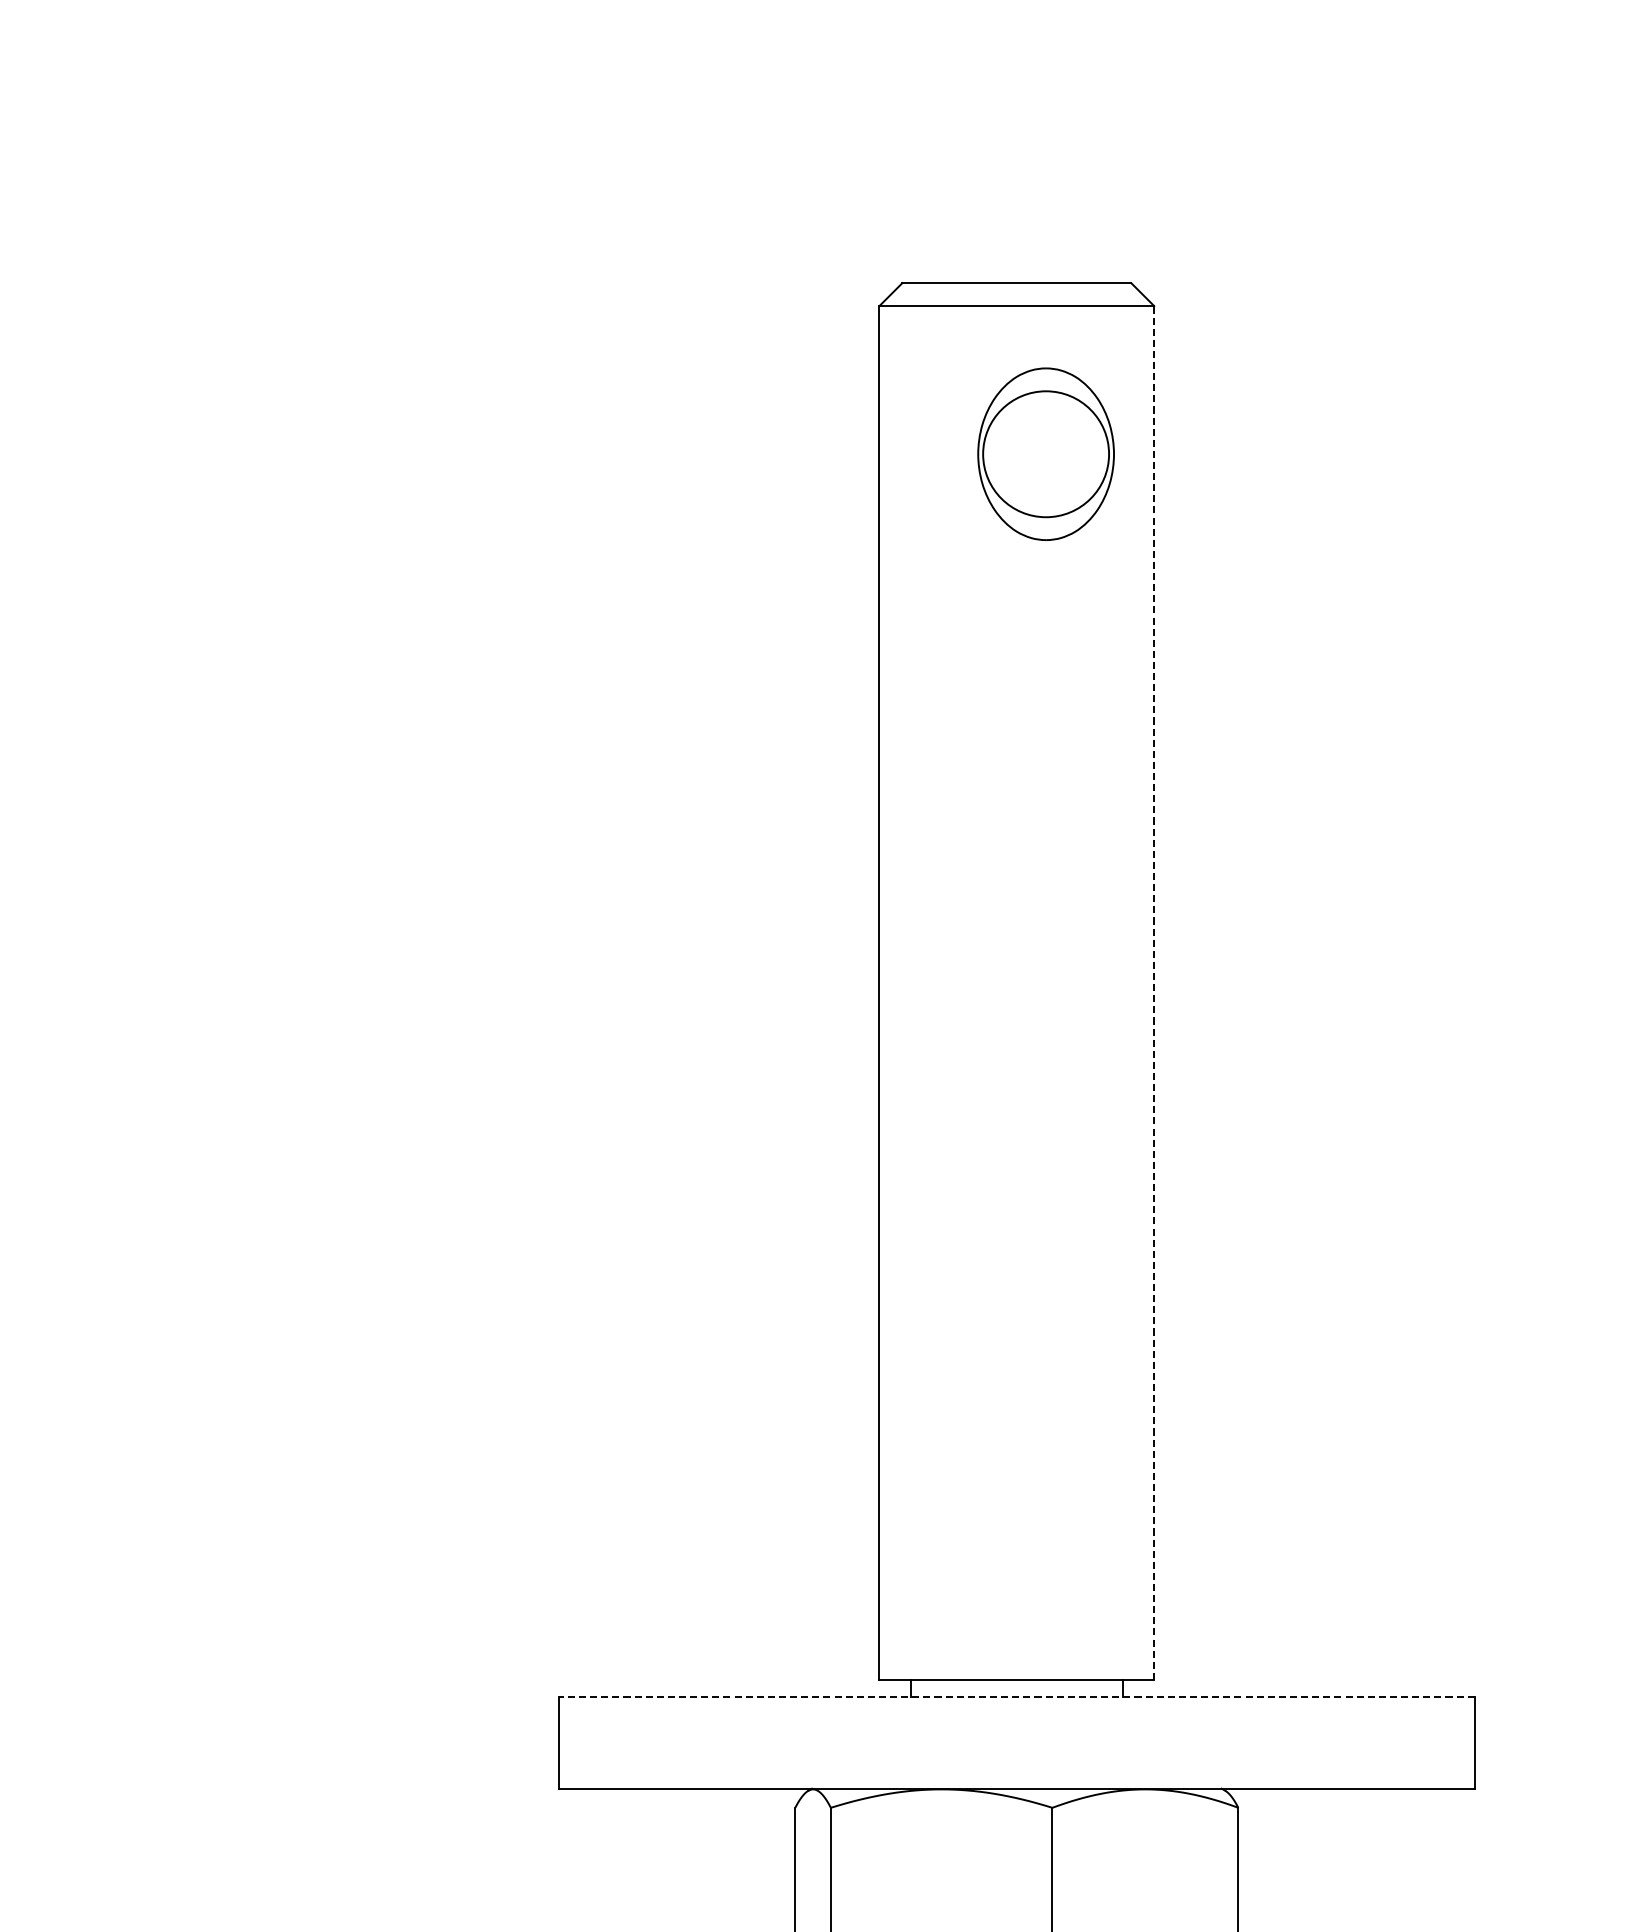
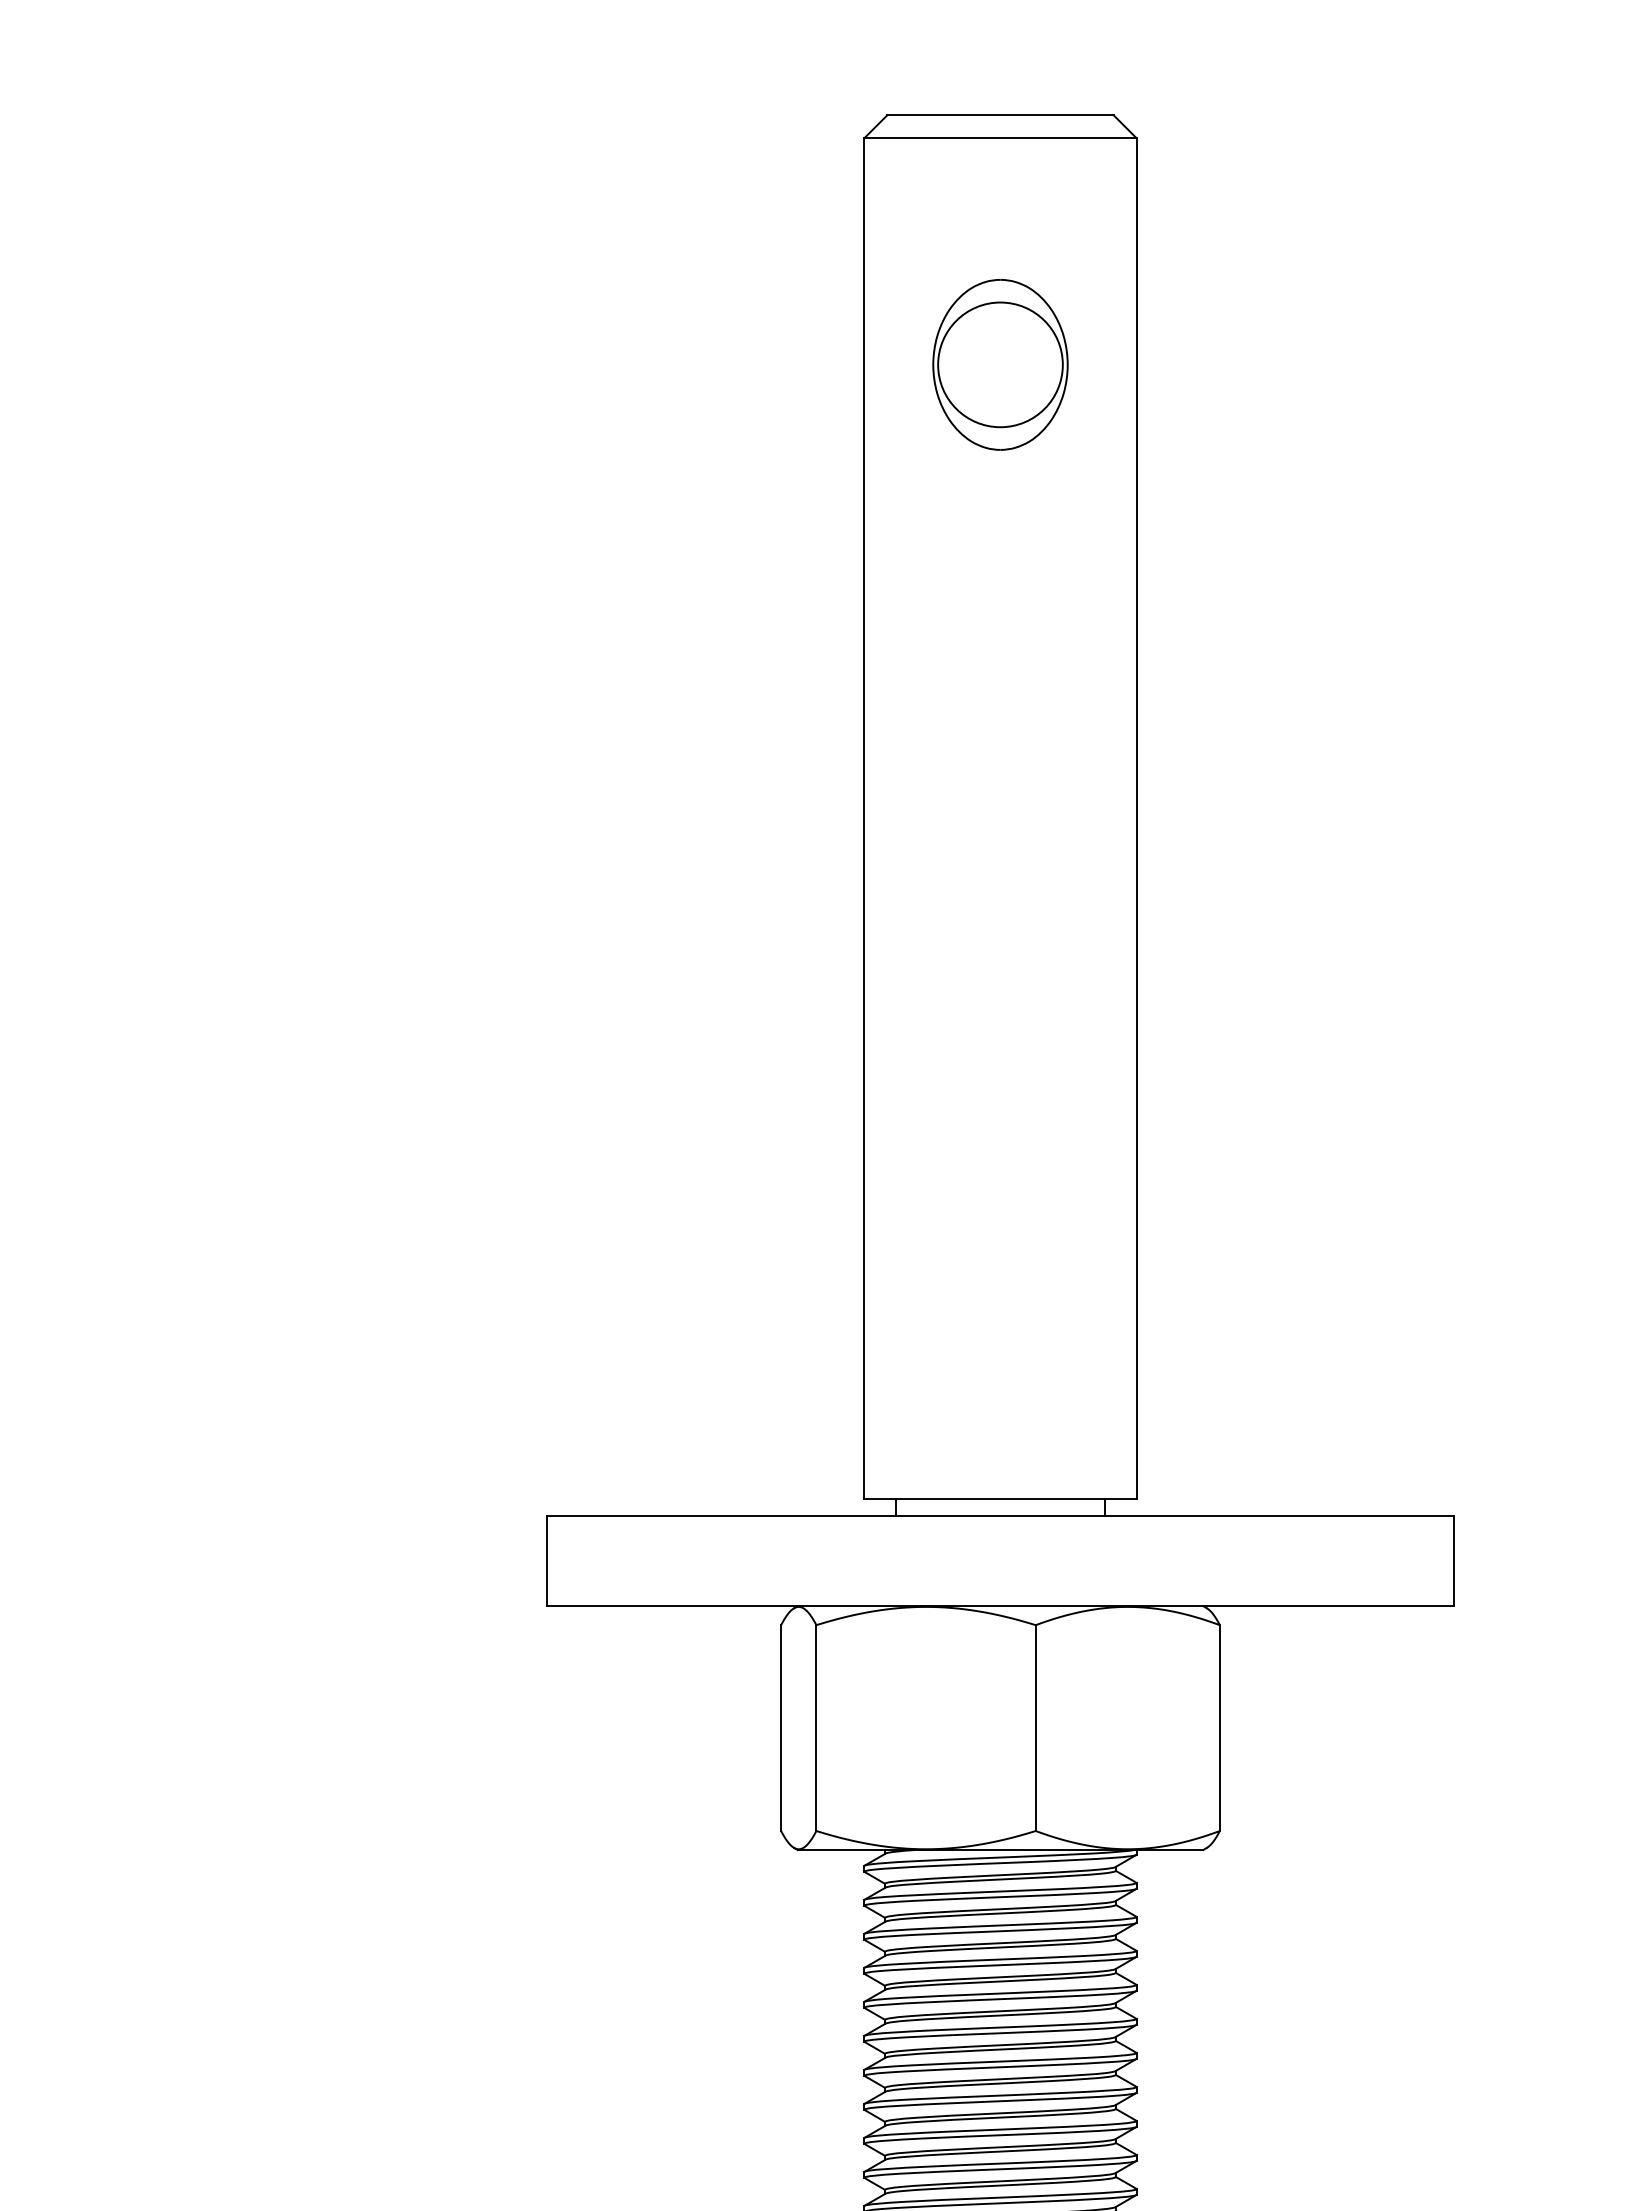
part: (1046, 453) -> (1000, 364), moved
line: (1154, 992) -> (1136, 817), dashed -> solid
line: (1016, 1697) -> (1000, 1515), dashed -> solid

